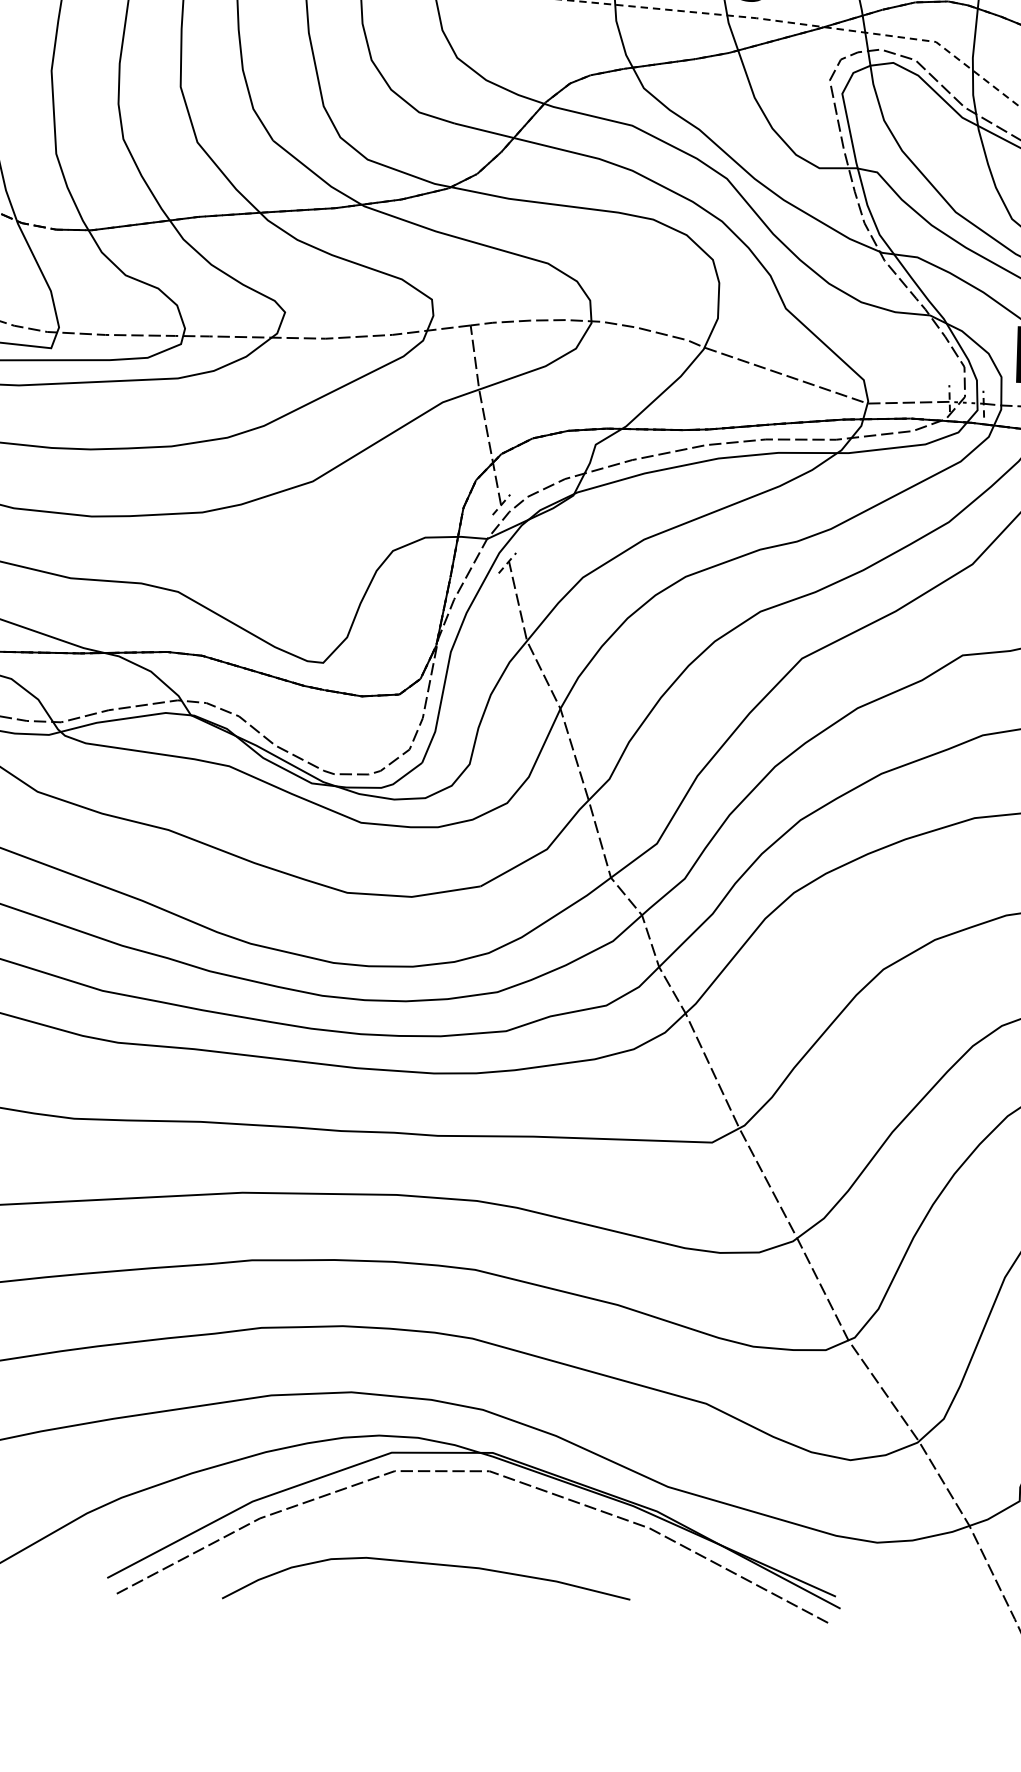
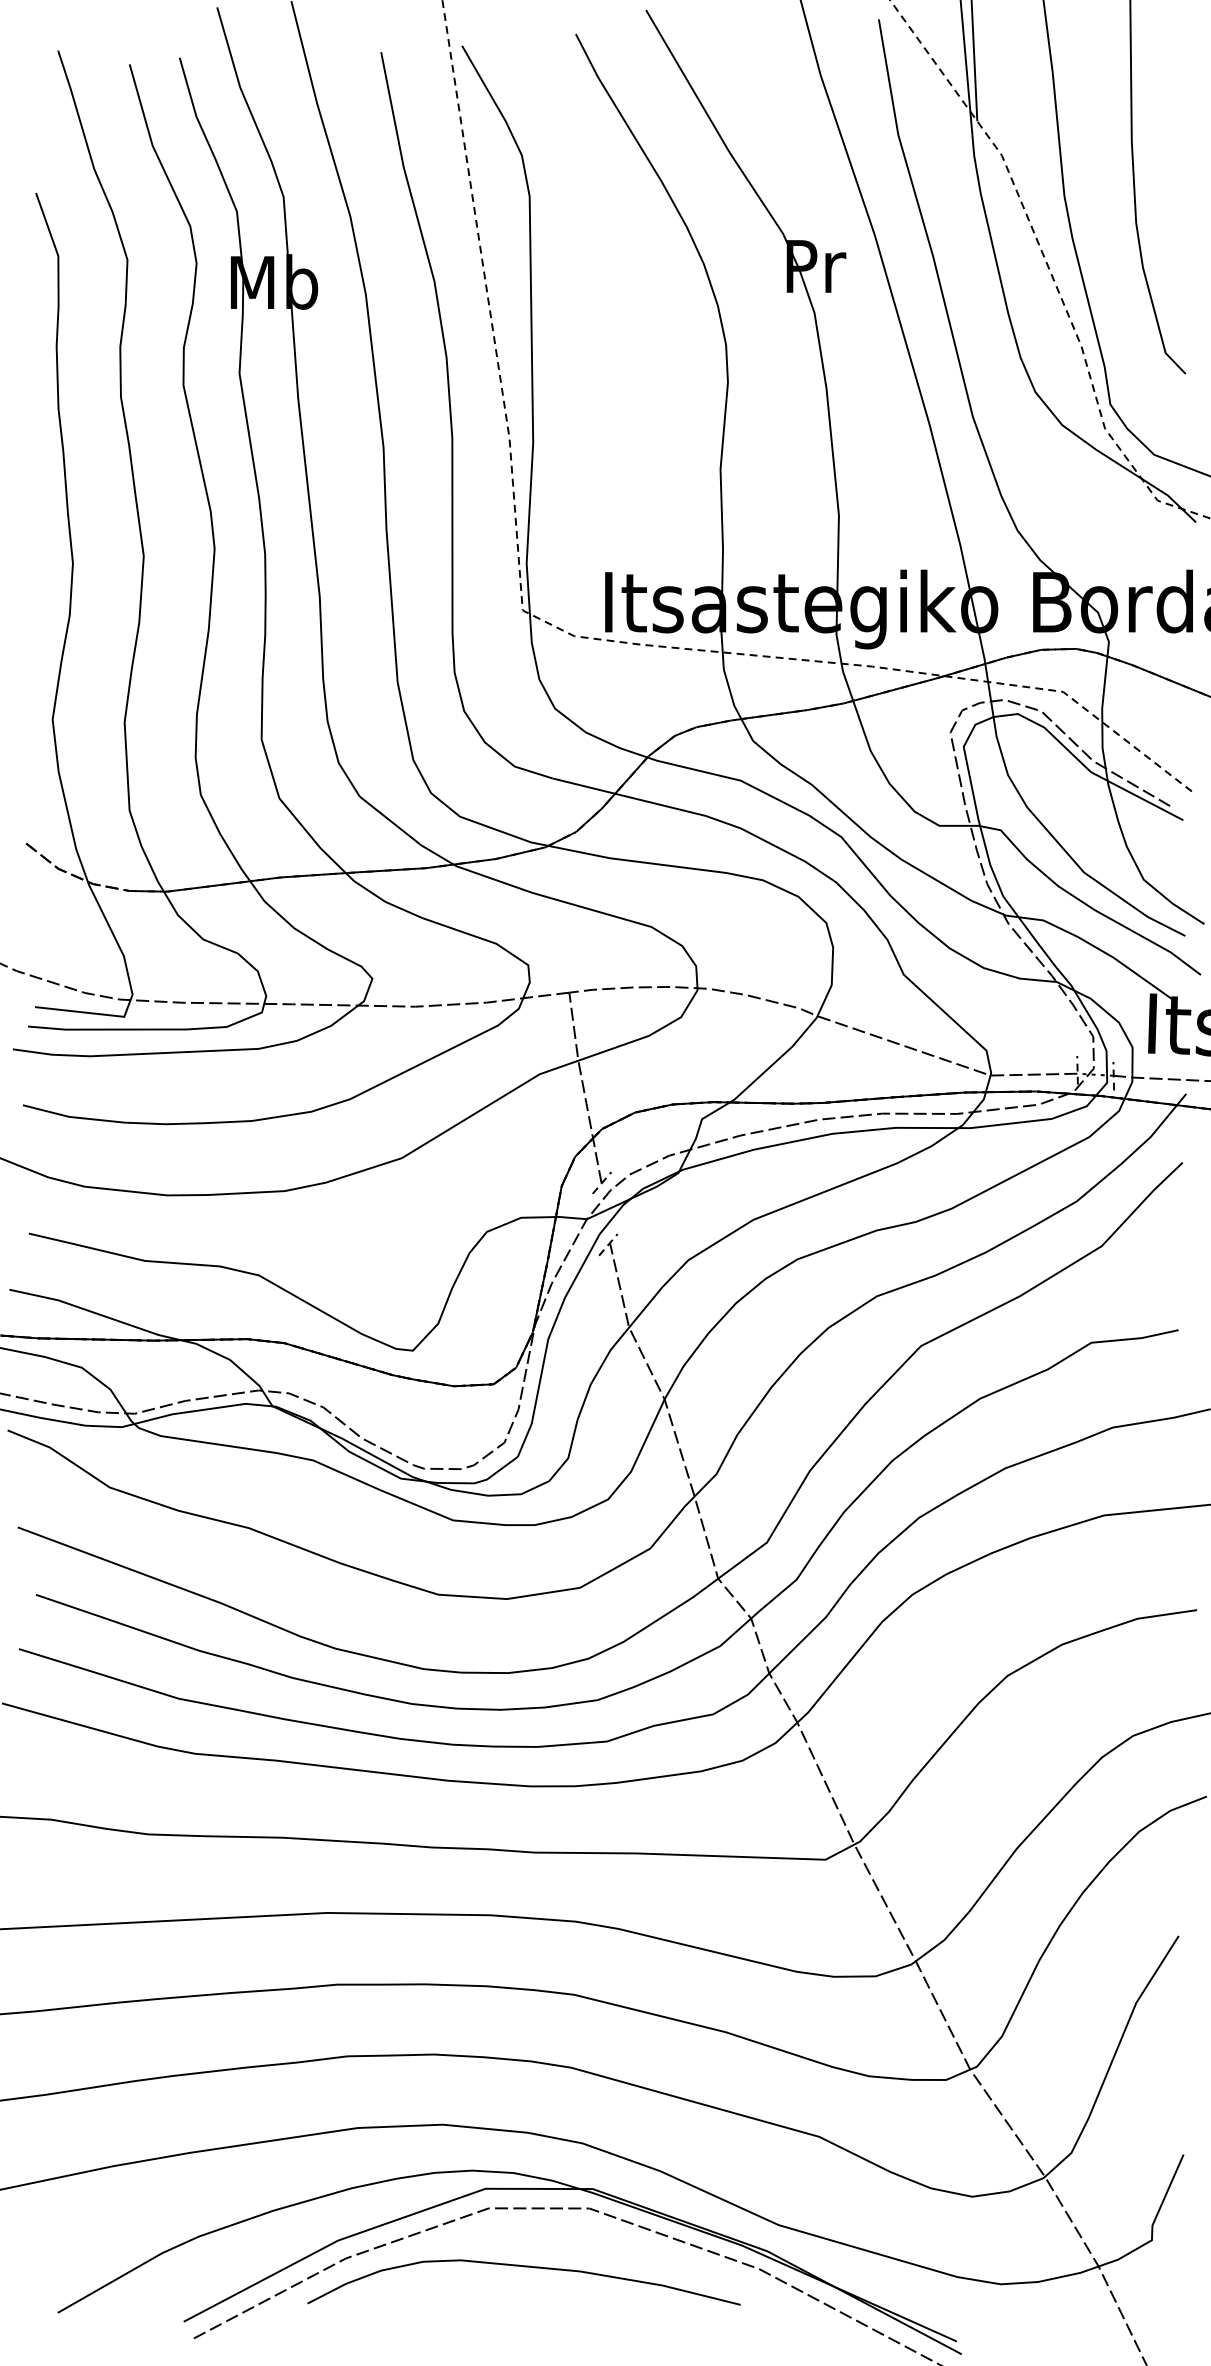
curve: (425, 1564) -> (523, 2267), moved

